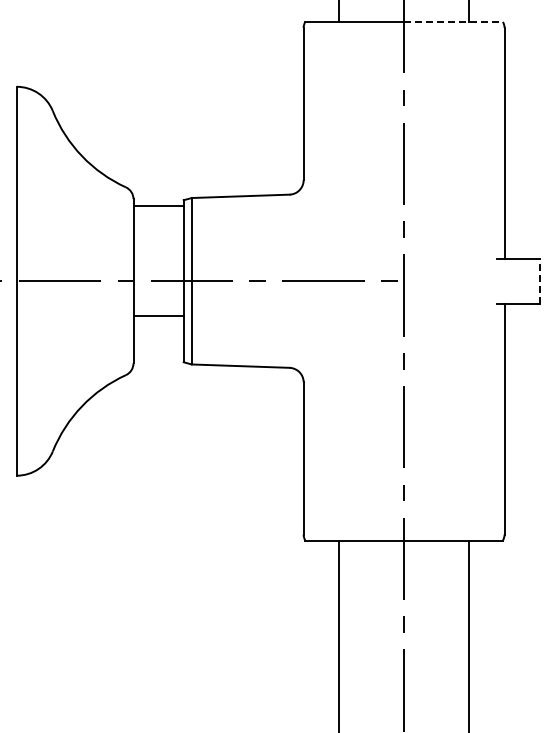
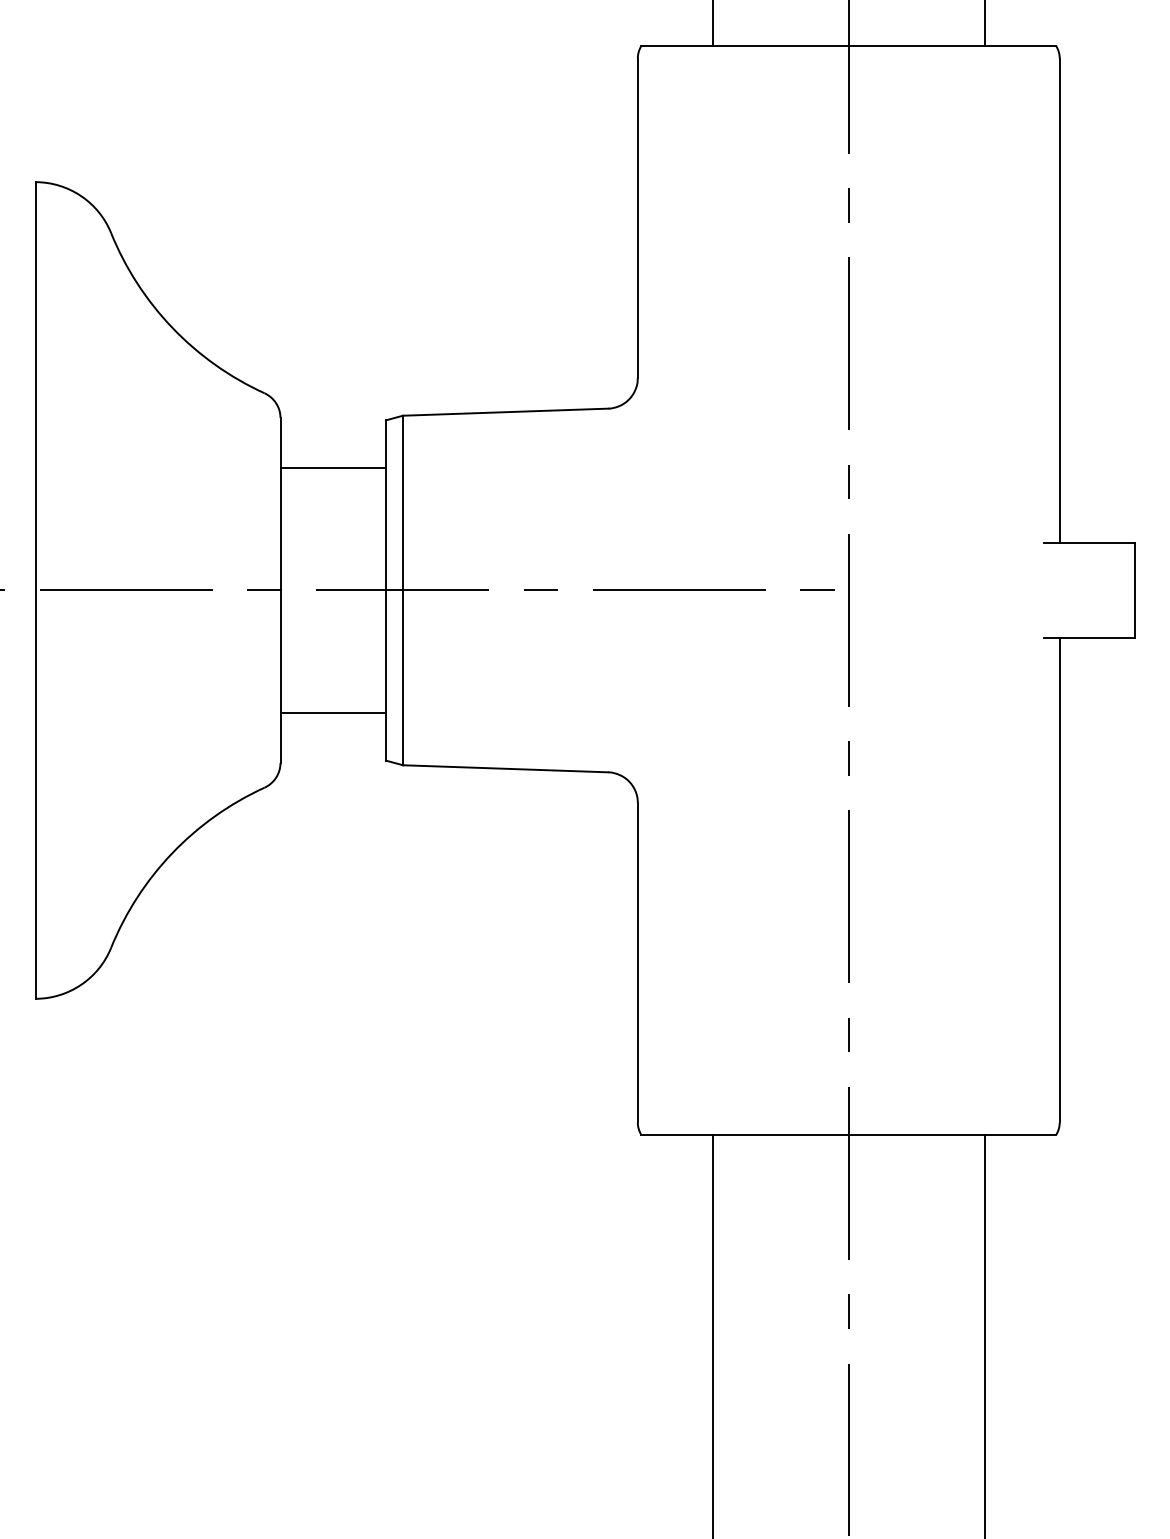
line: (453, 21) -> (952, 45), dashed -> solid
line: (158, 205) -> (333, 467), moved
line: (540, 281) -> (1135, 591), dashed -> solid
line: (158, 315) -> (333, 712), moved

